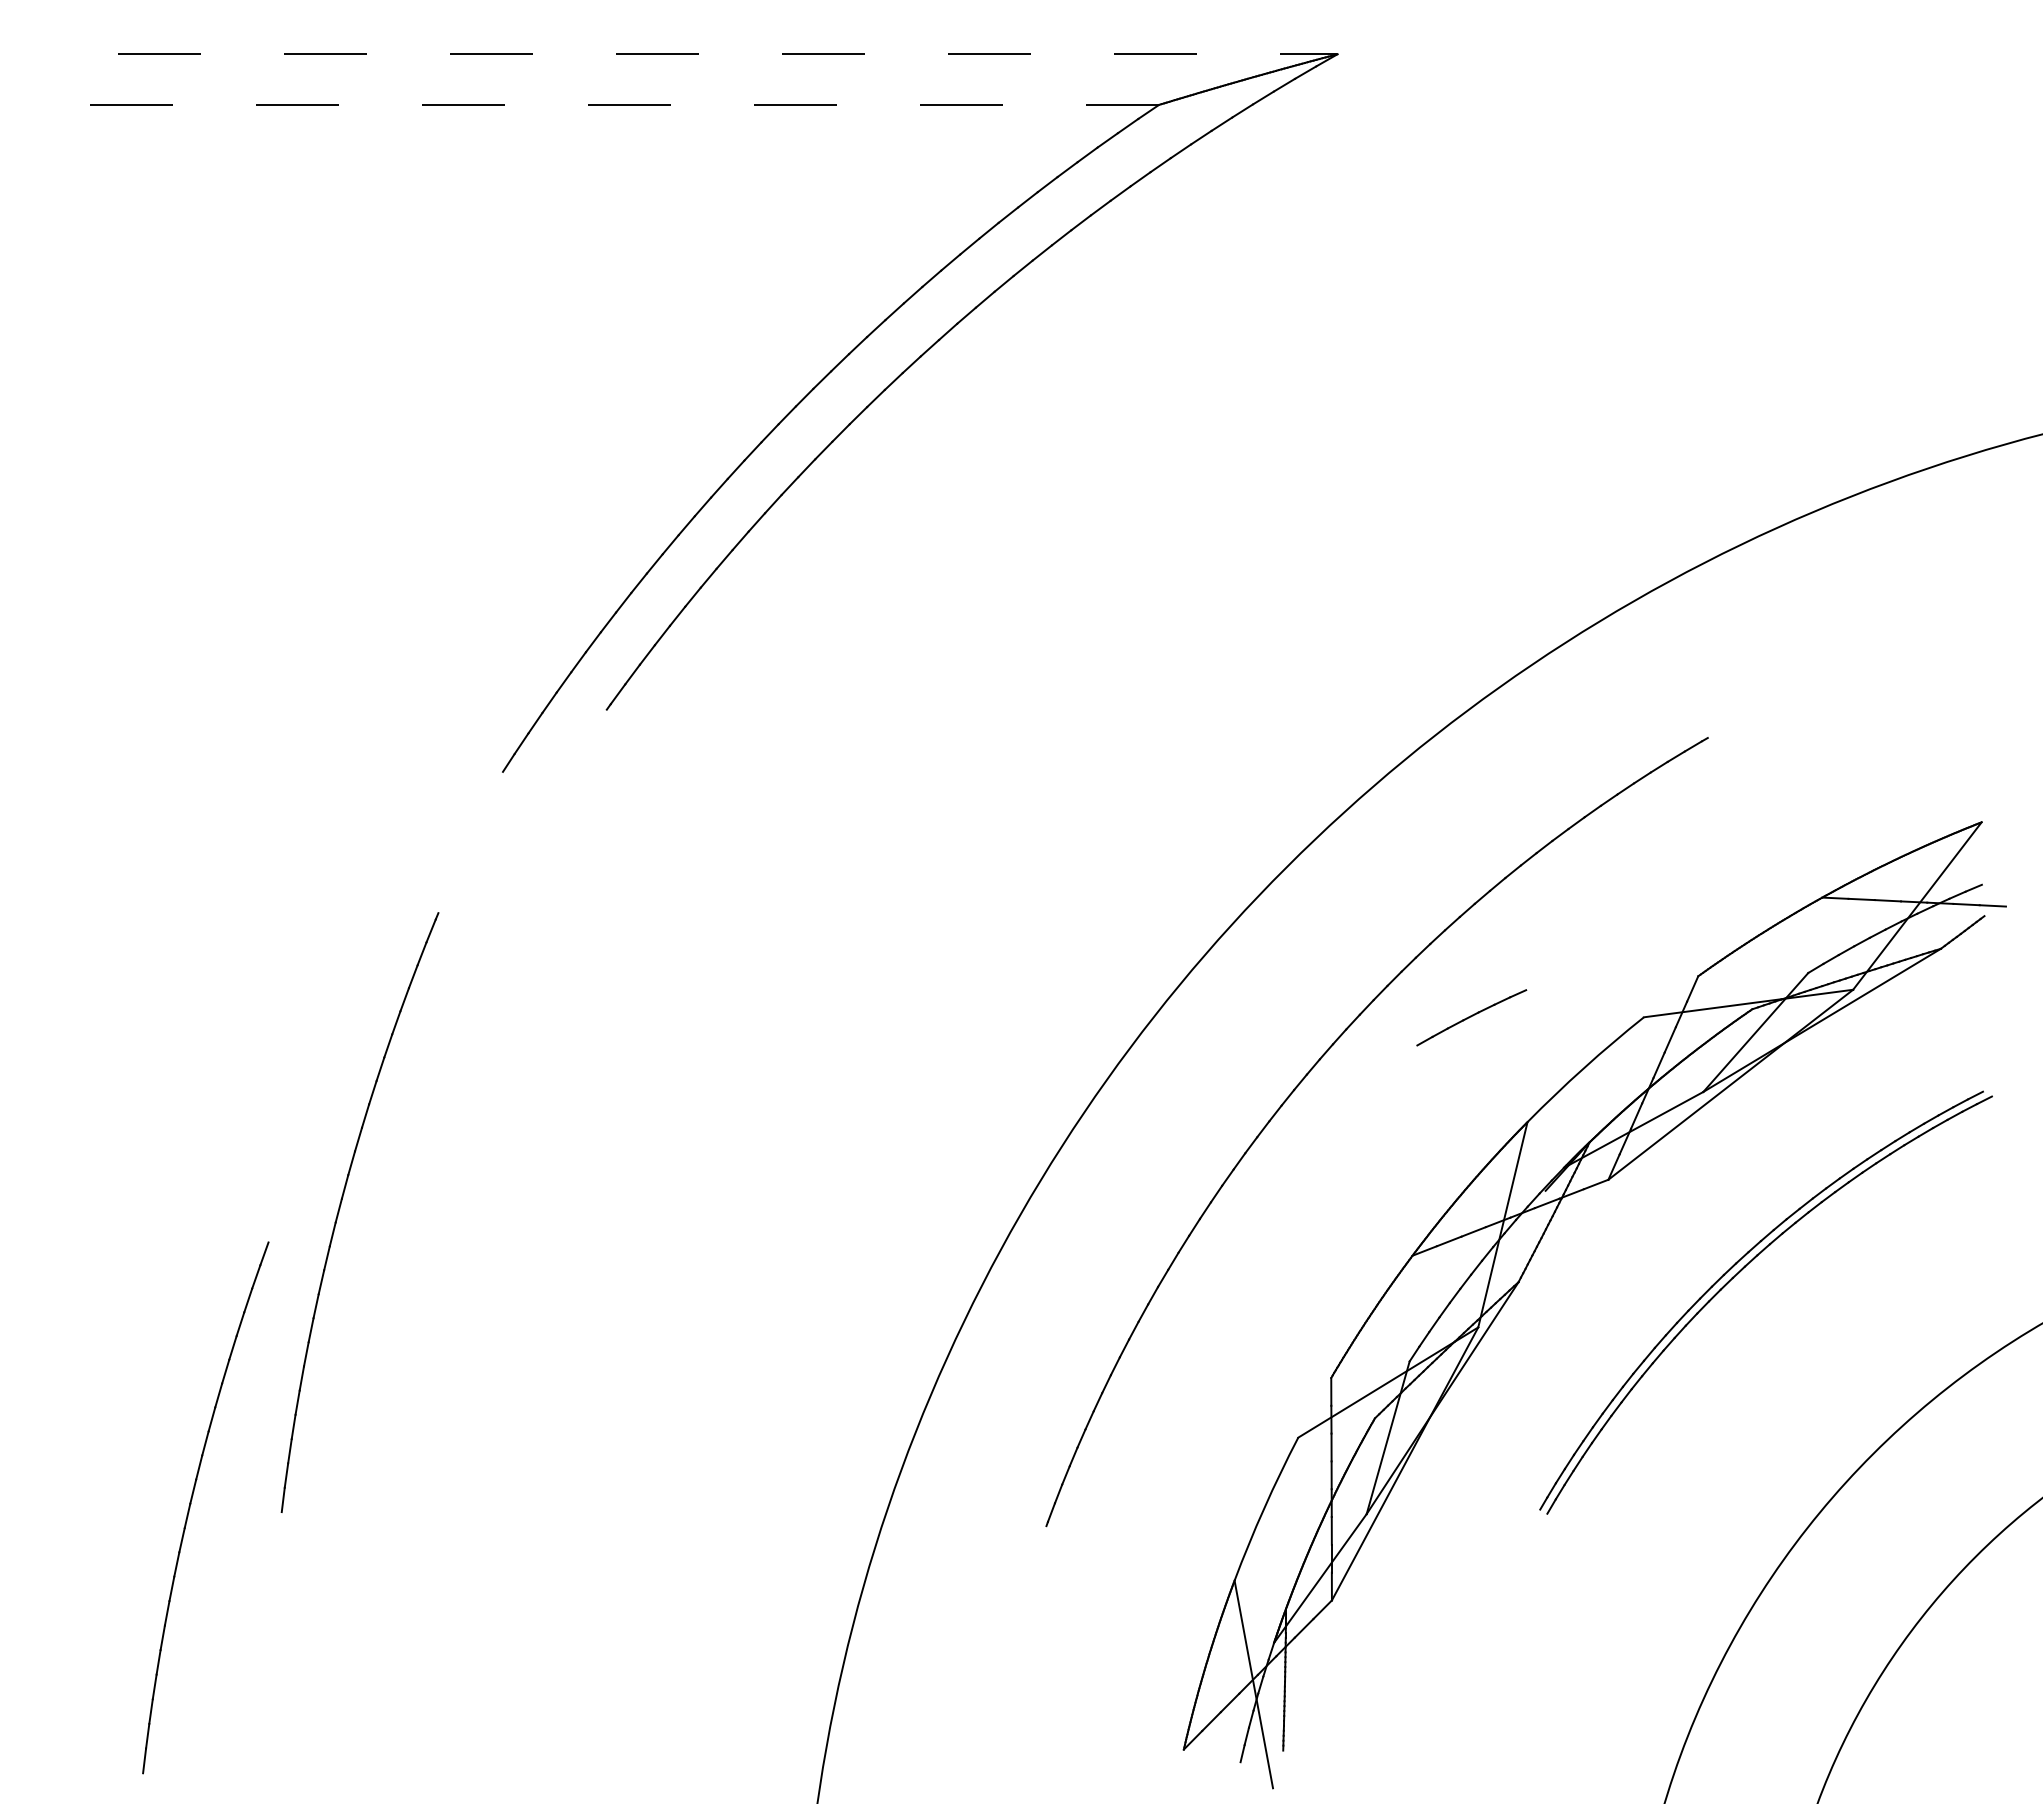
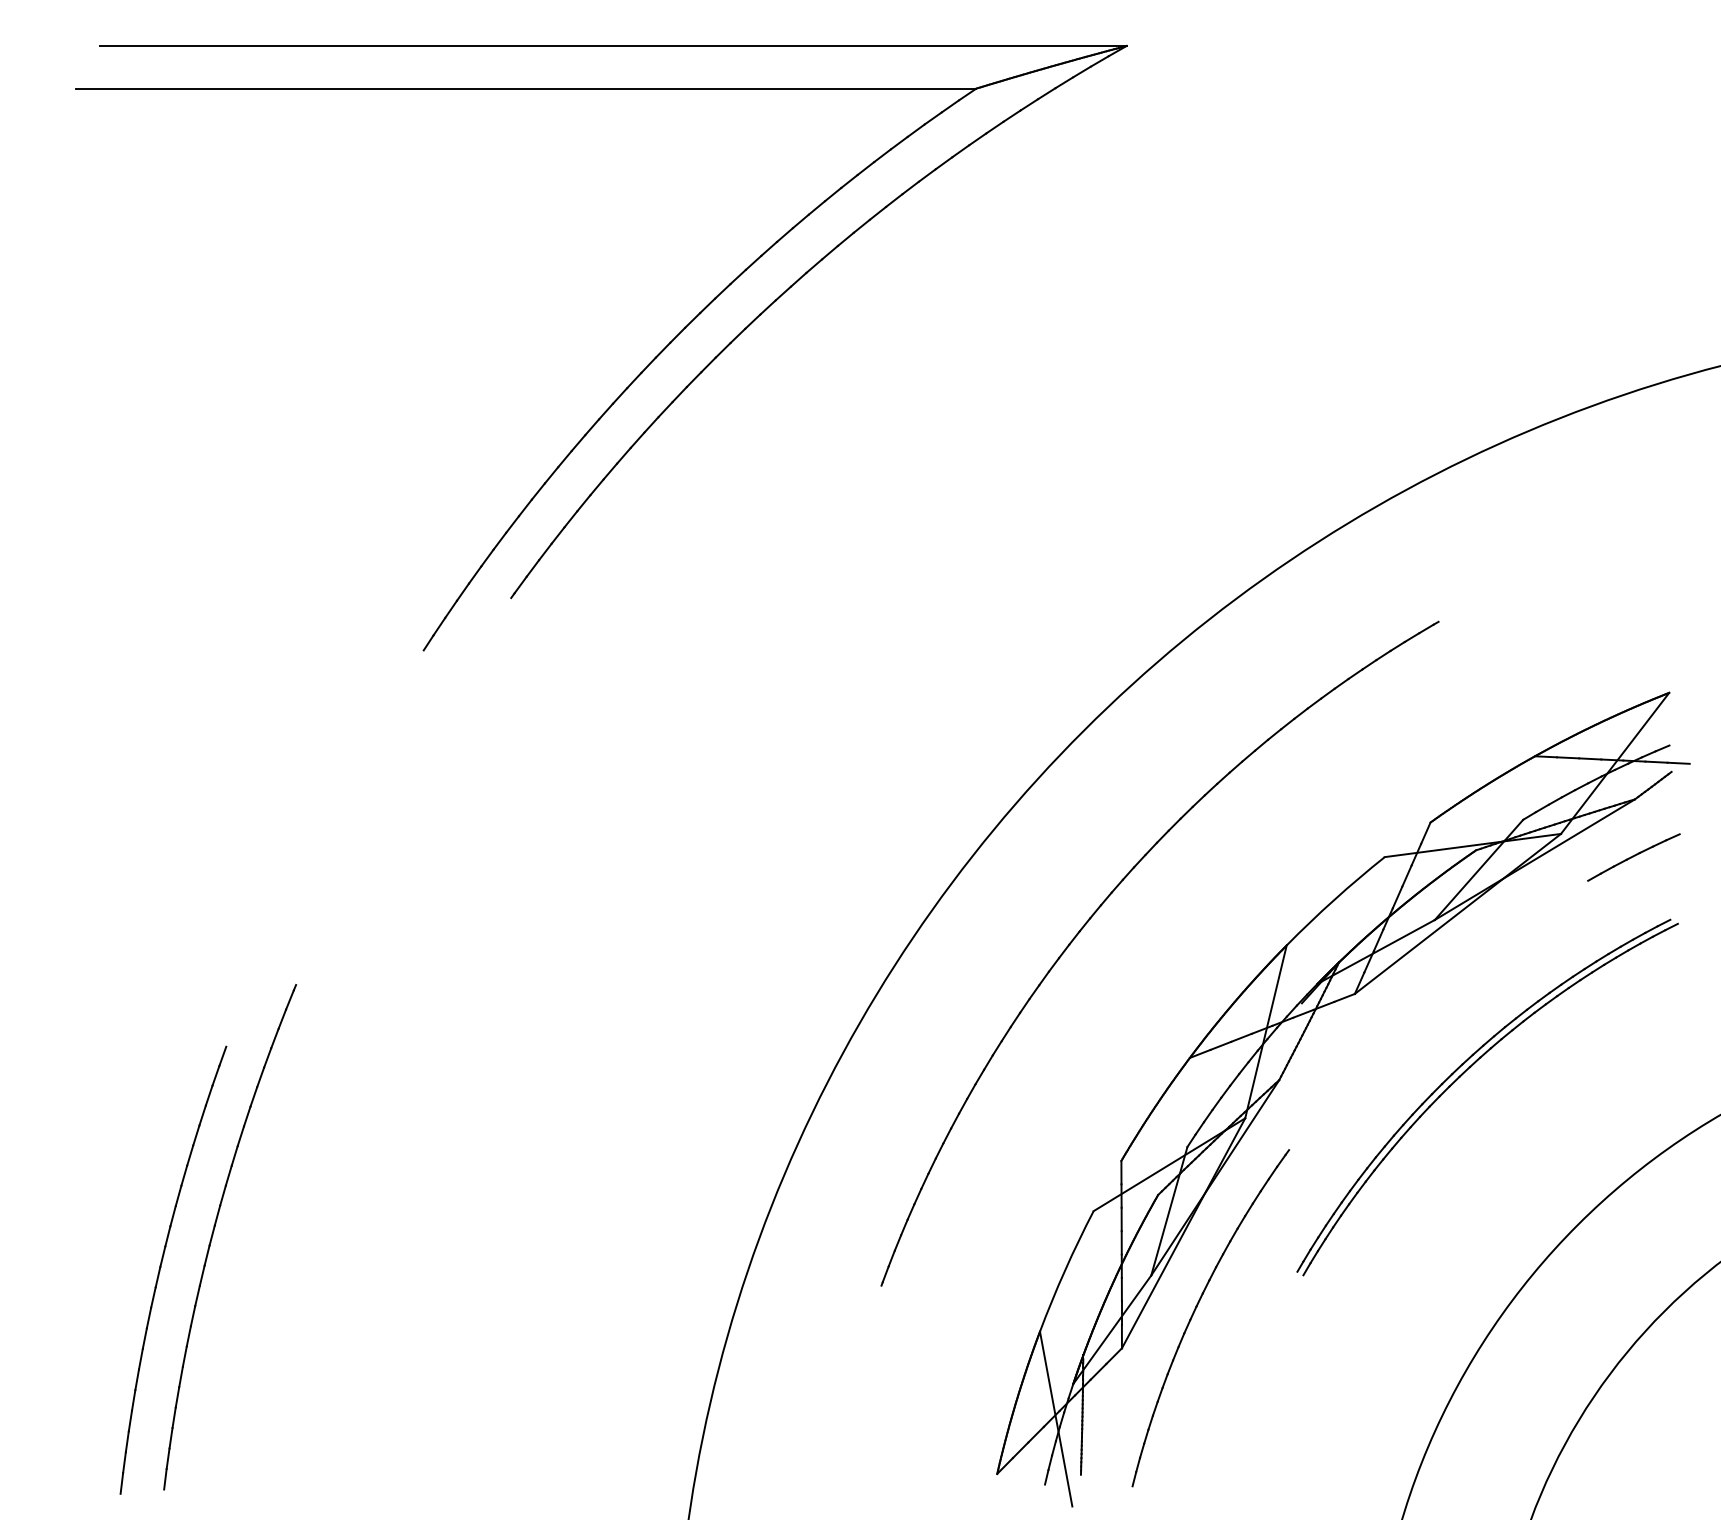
line: (727, 54) -> (612, 46), dashed -> solid
line: (625, 104) -> (526, 88), dashed -> solid
part: (1471, 1017) -> (1633, 857), moved
part: (341, 1205) -> (214, 1231), moved
part: (1419, 1555) -> (1195, 1310), added

